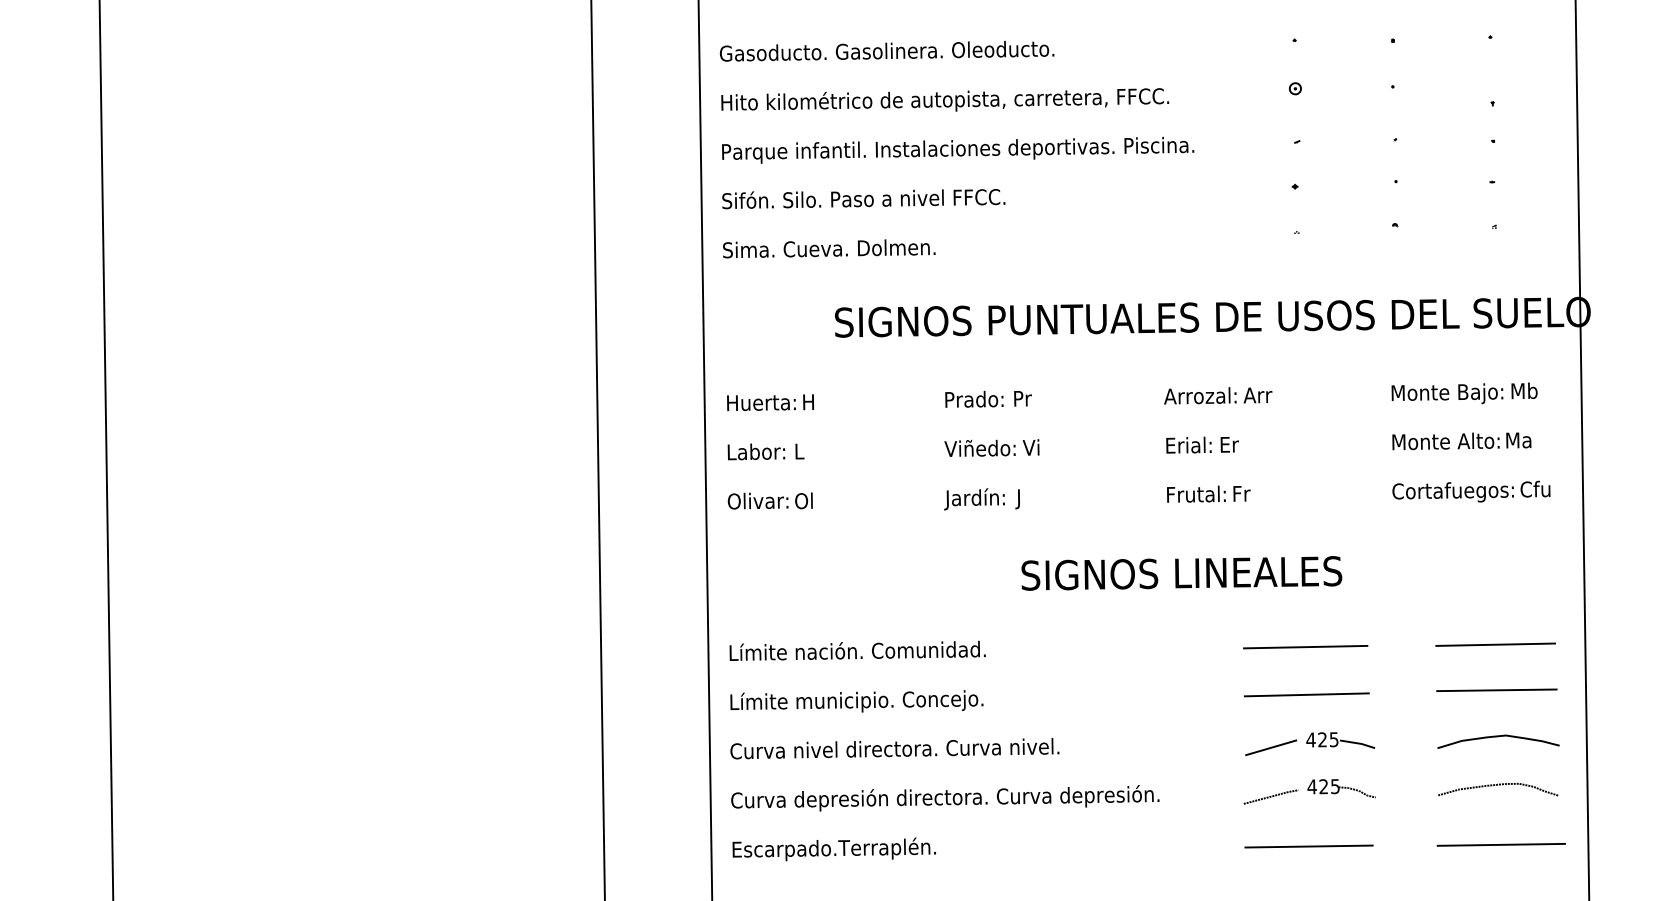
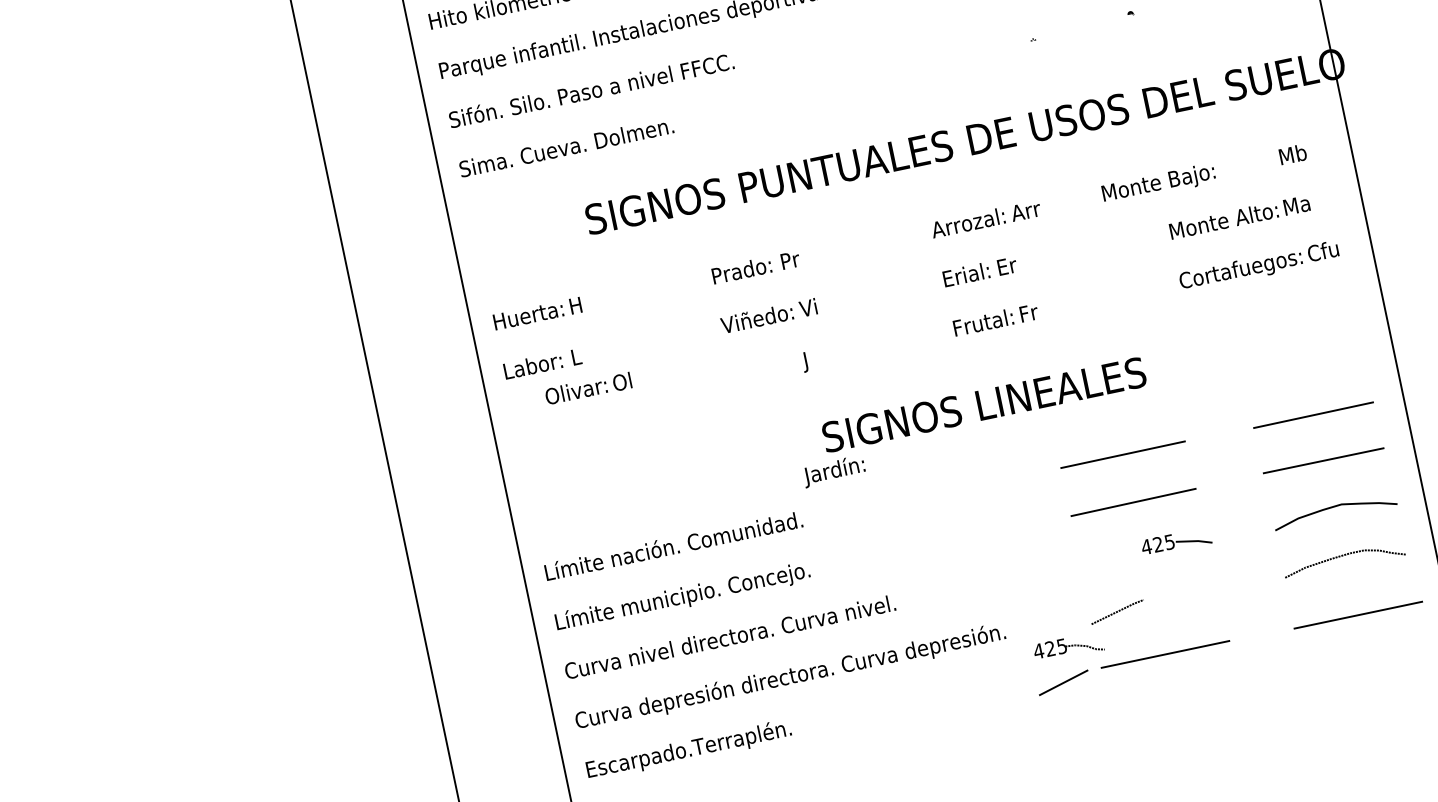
text: (1447, 393) -> (1158, 183), moved
text: (974, 499) -> (834, 471), moved
text: (769, 500) -> (587, 388), moved
line: (1271, 747) -> (1063, 682), moved
part: (1341, 788) -> (1068, 647), moved

